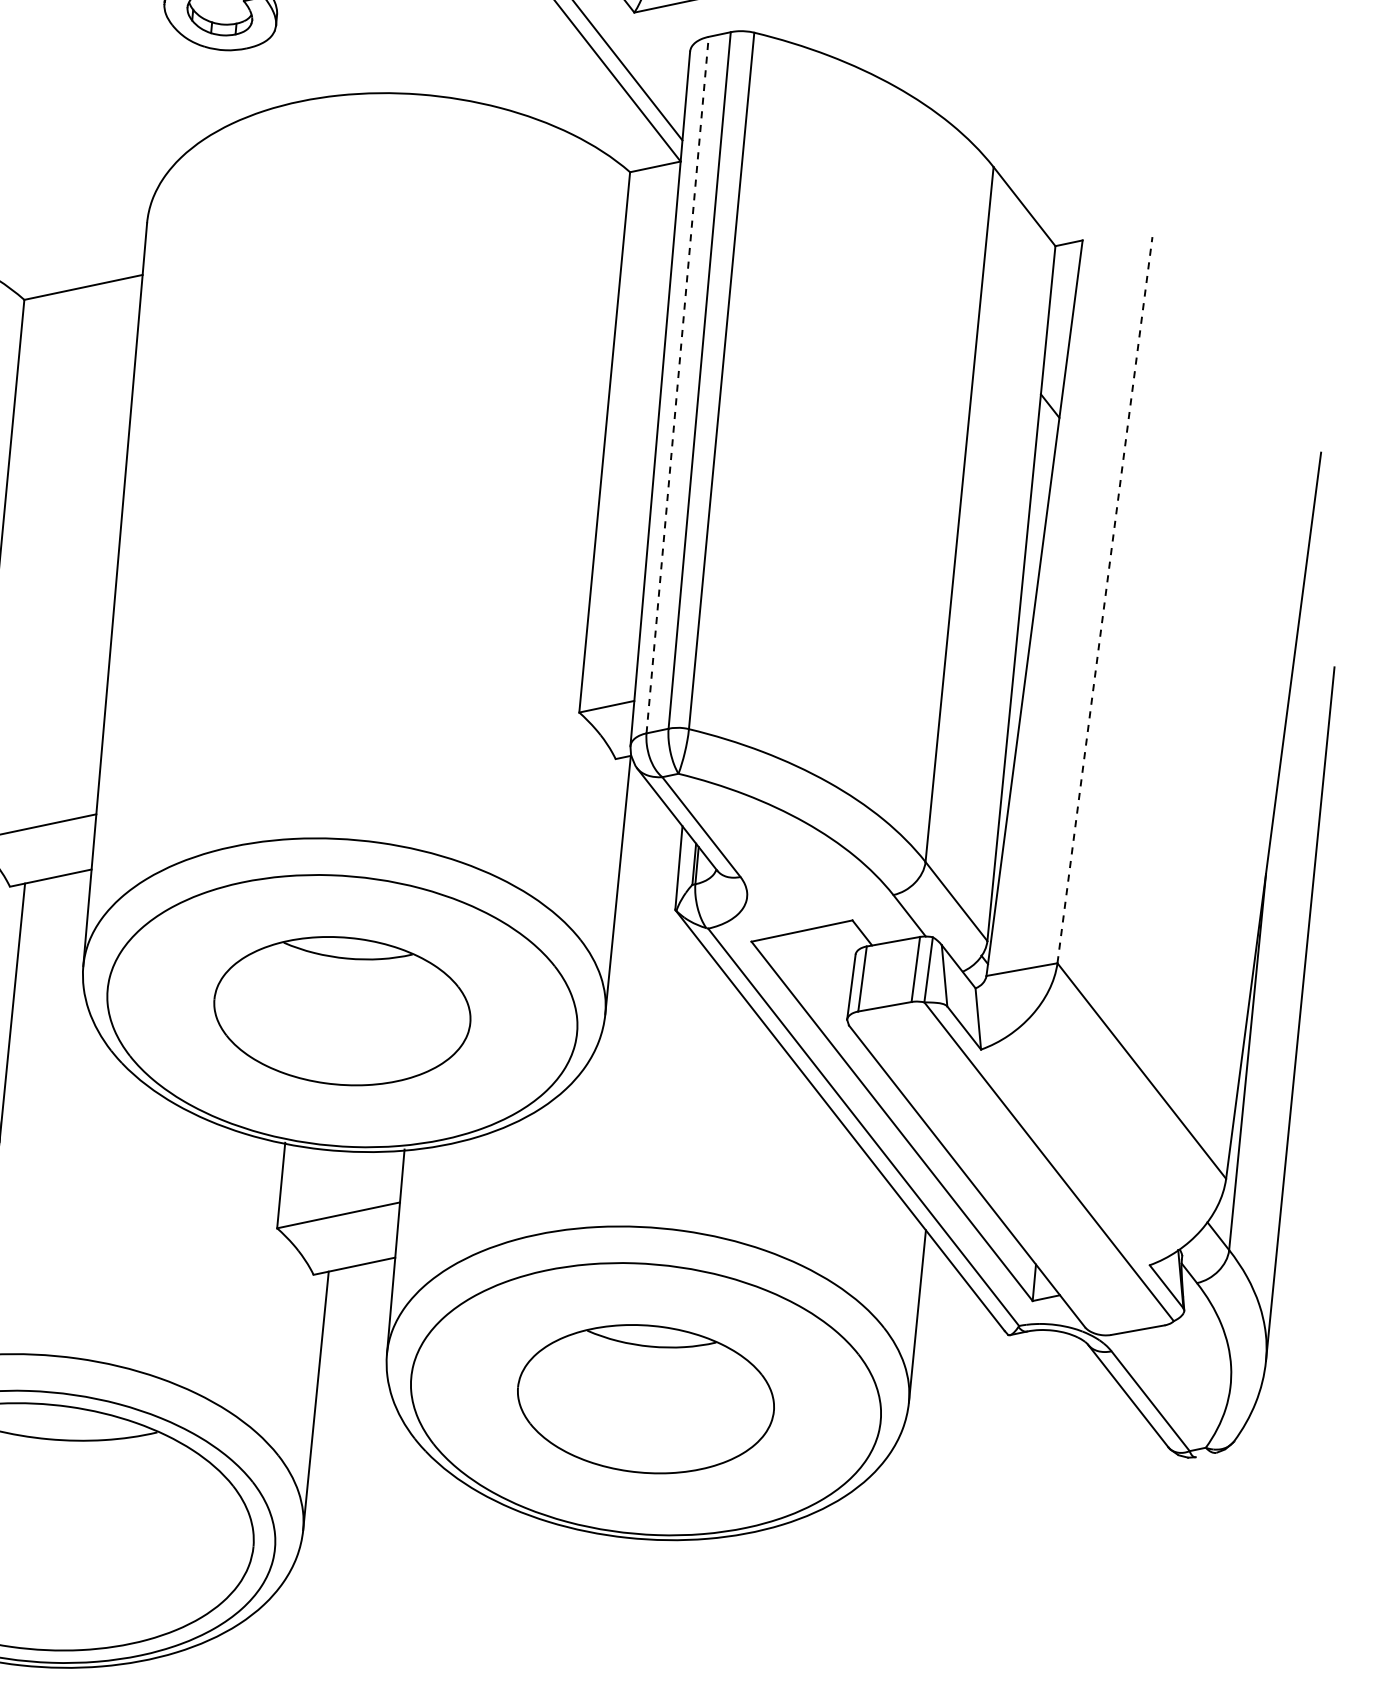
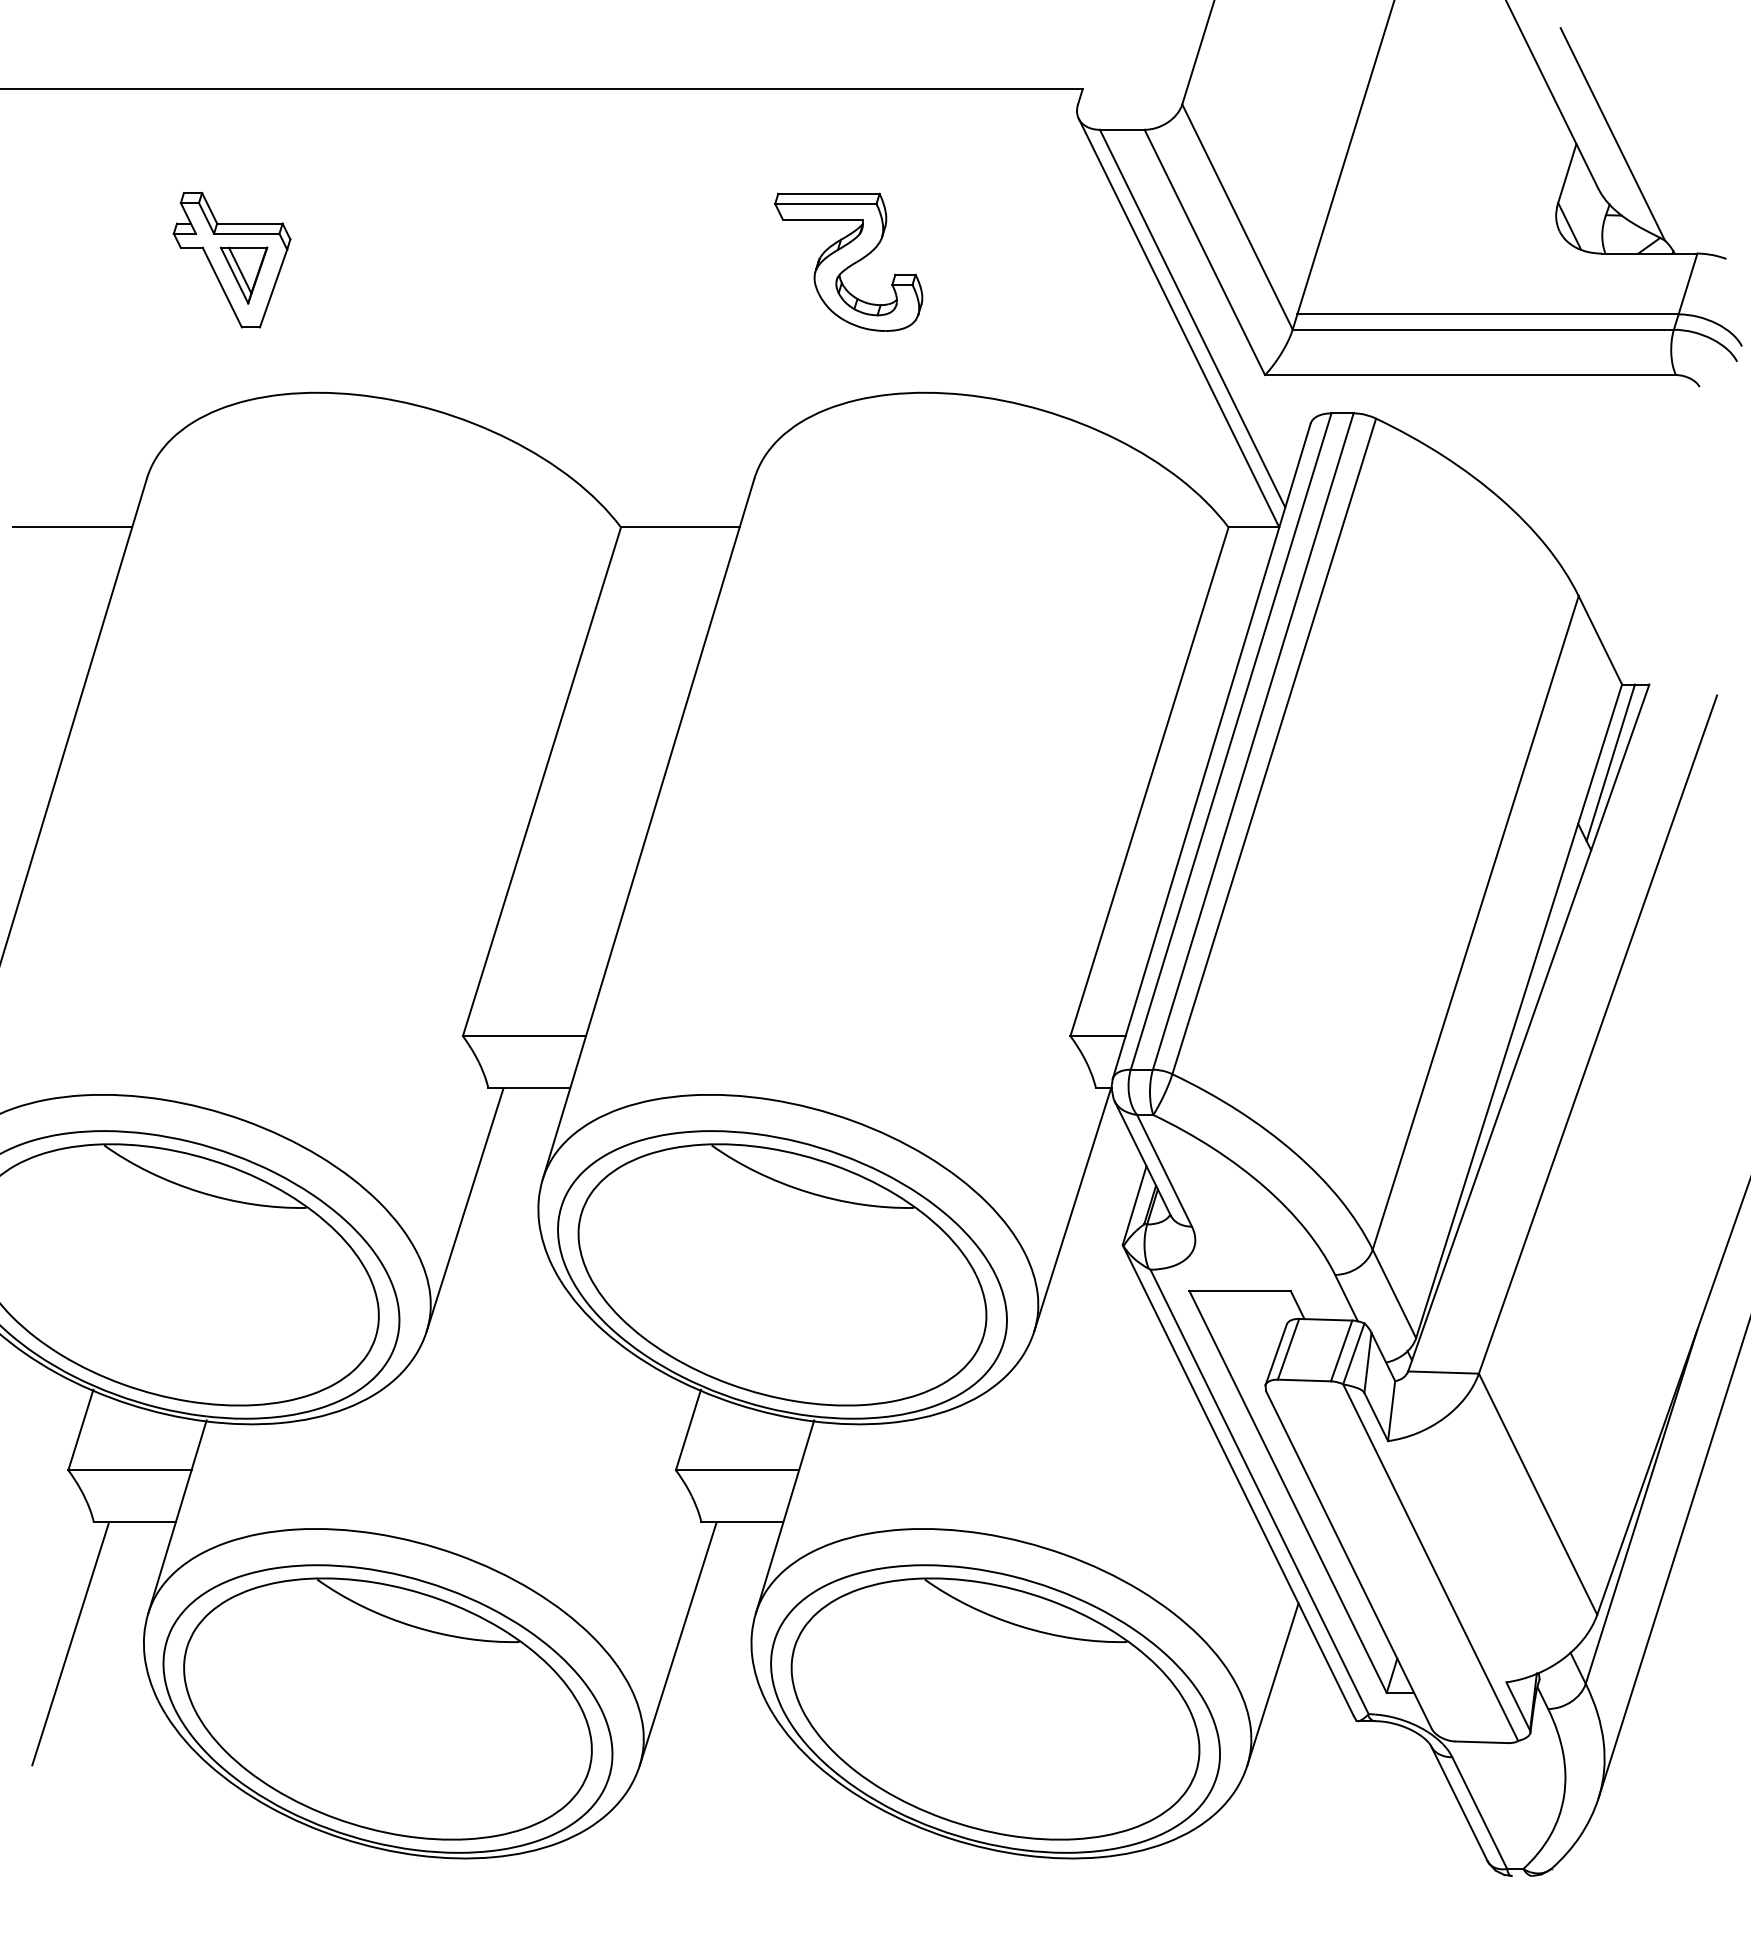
line: (1060, 326) -> (1610, 762), added
line: (677, 385) -> (1231, 741), dashed -> solid
line: (1105, 600) -> (1598, 1034), dashed -> solid
part: (342, 1010) -> (782, 1274), size x1.67
part: (645, 1398) -> (995, 1708), size x1.67

